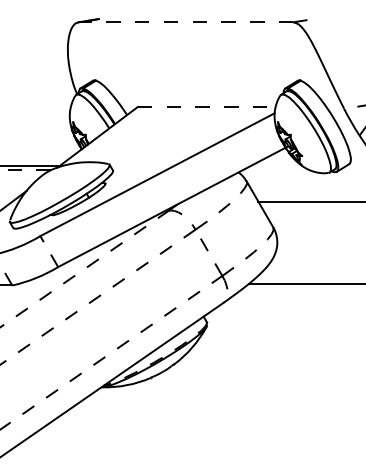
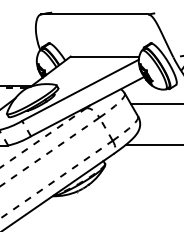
line: (185, 22) -> (94, 14), dashed -> solid
line: (207, 106) -> (105, 56), dashed -> solid

